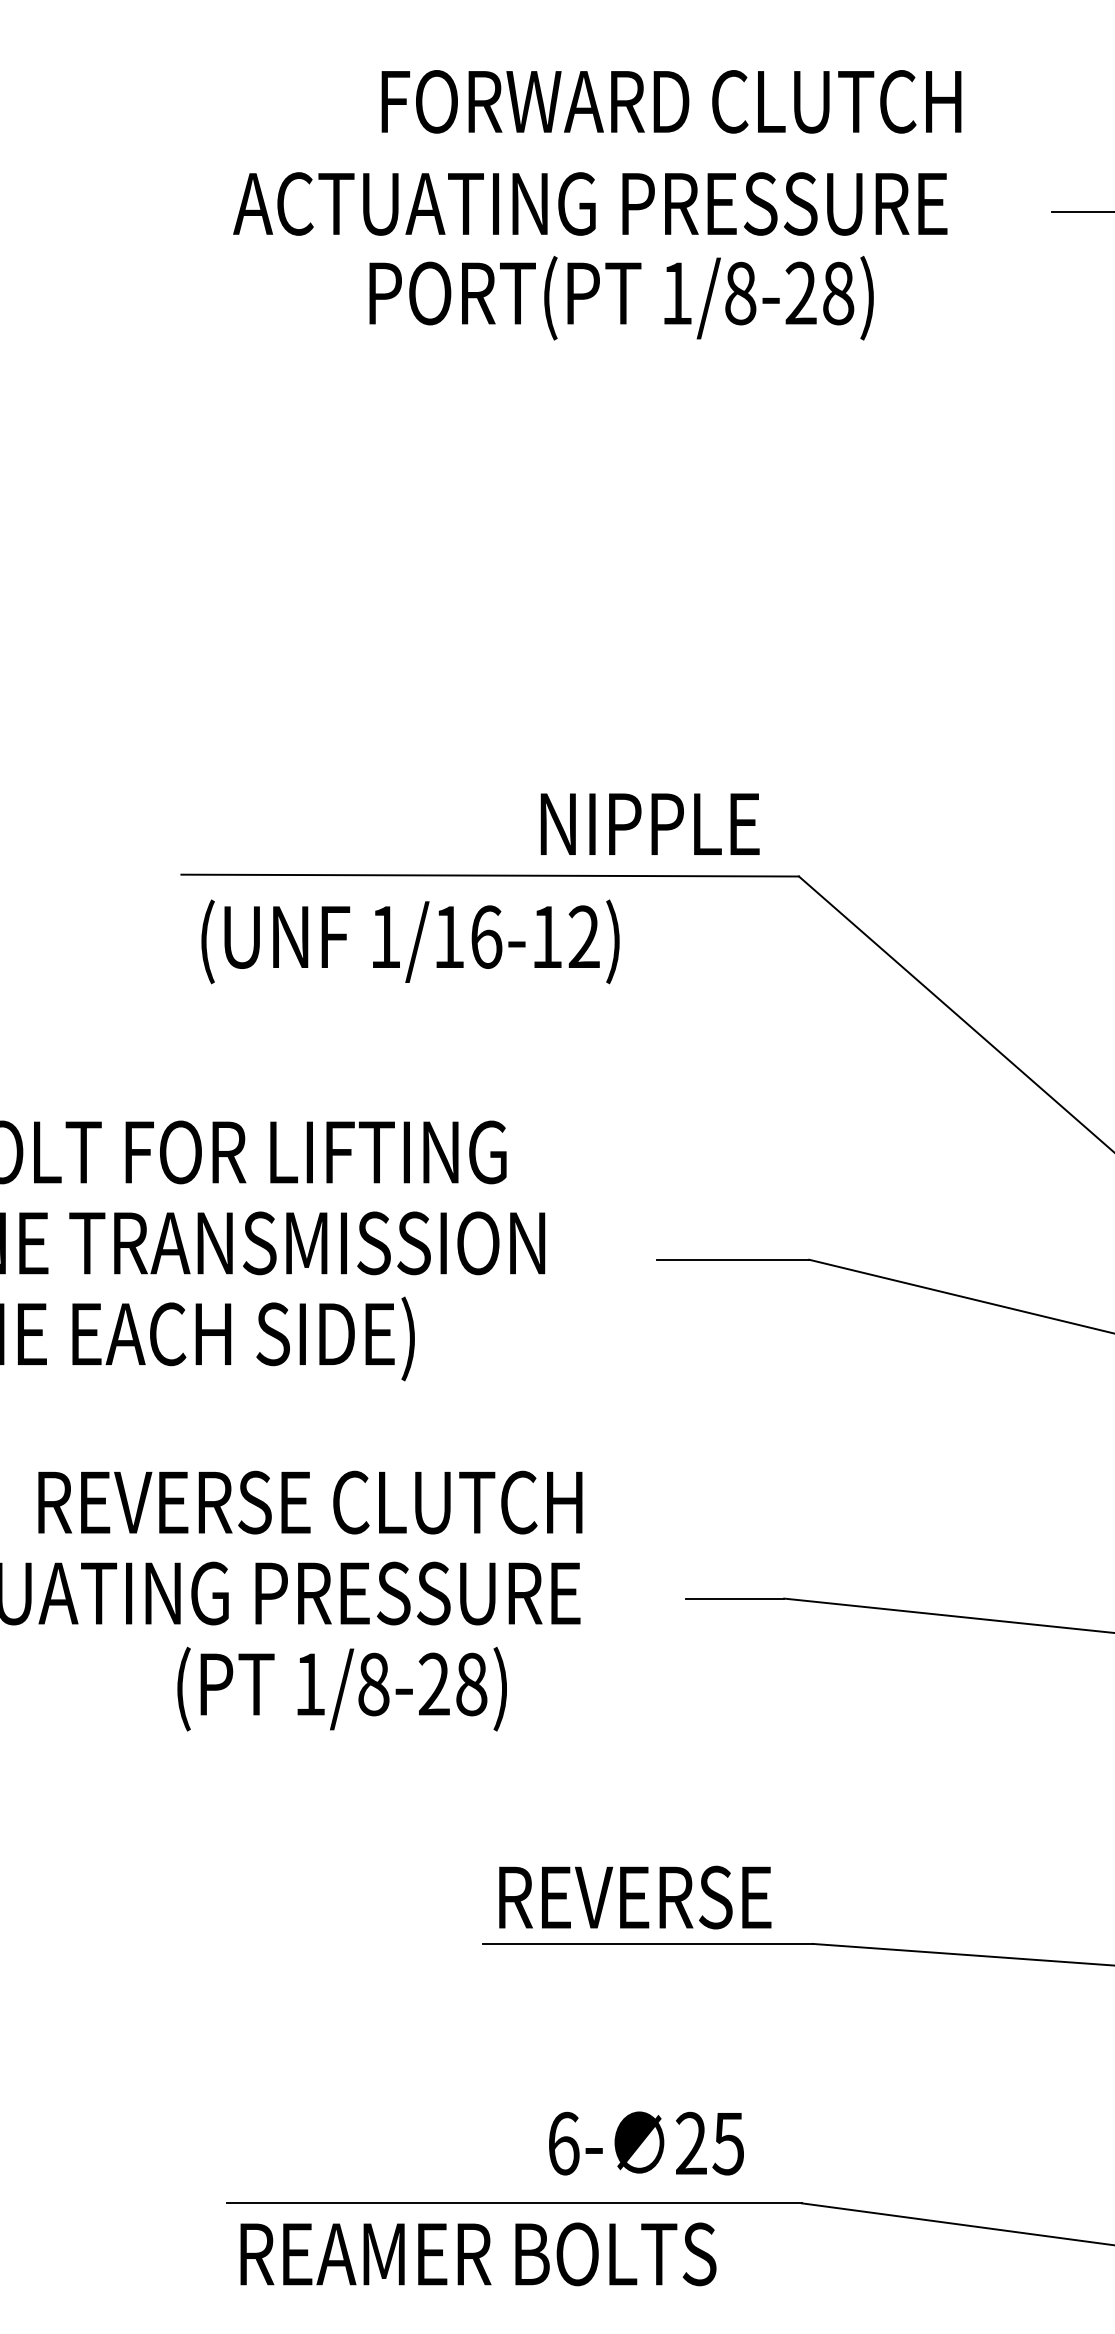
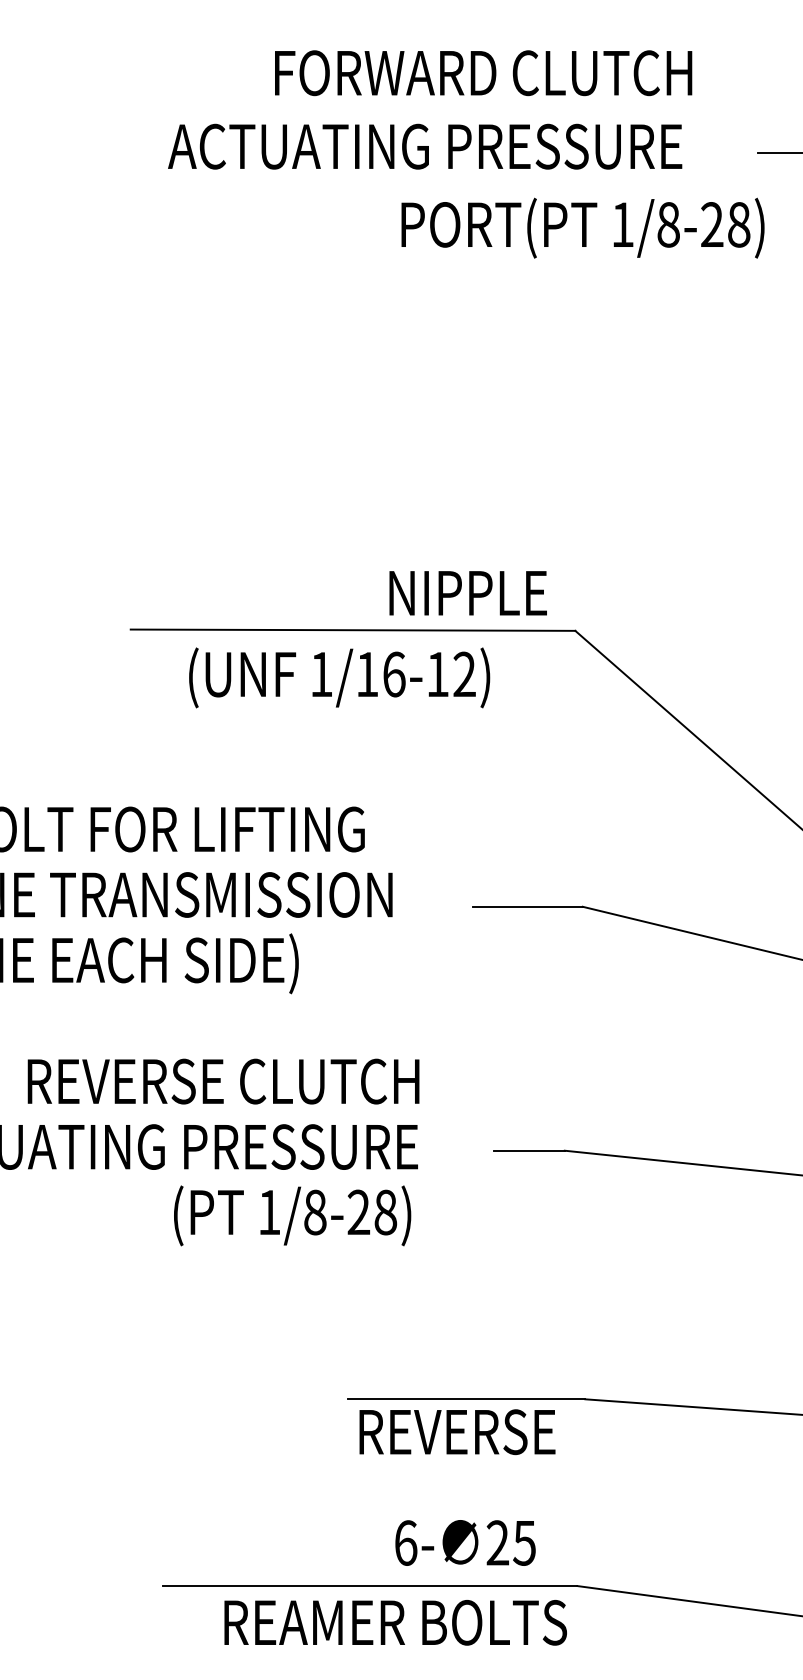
text: (621, 297) -> (582, 227), moved
text: (410, 941) -> (339, 677), moved
text: (341, 1688) -> (292, 1215), moved
text: (635, 1897) -> (457, 1432), moved
text: (478, 2254) -> (395, 1622), moved

